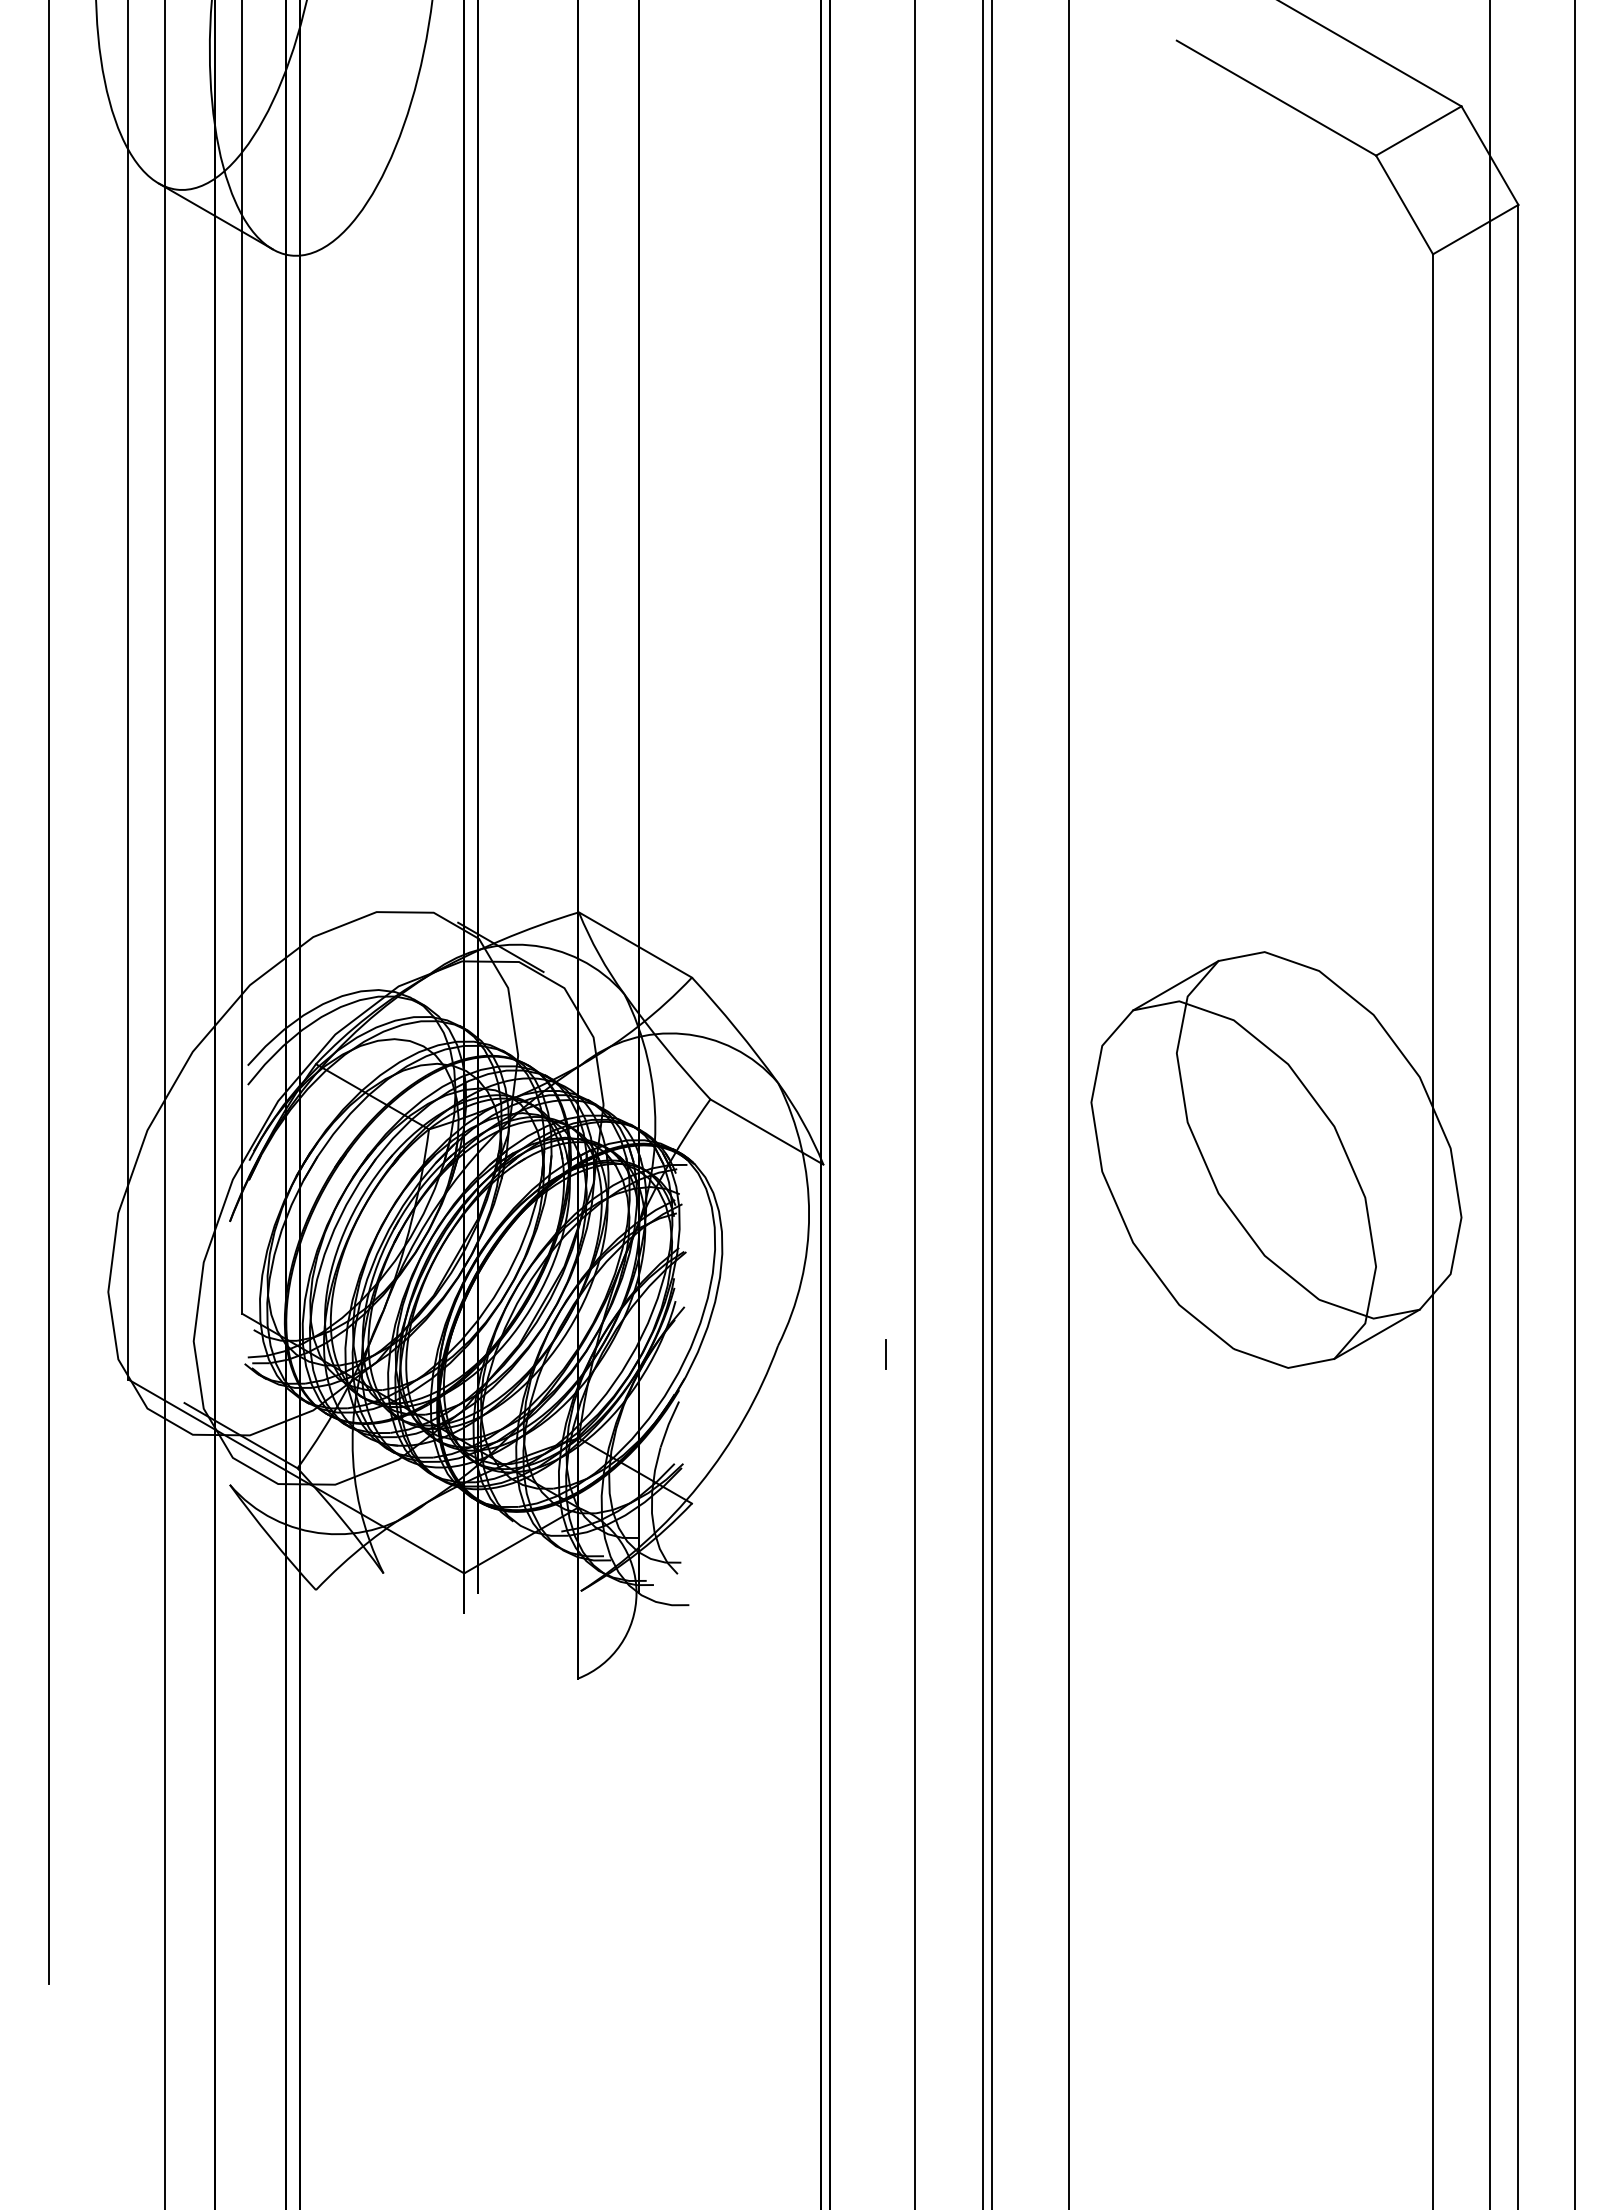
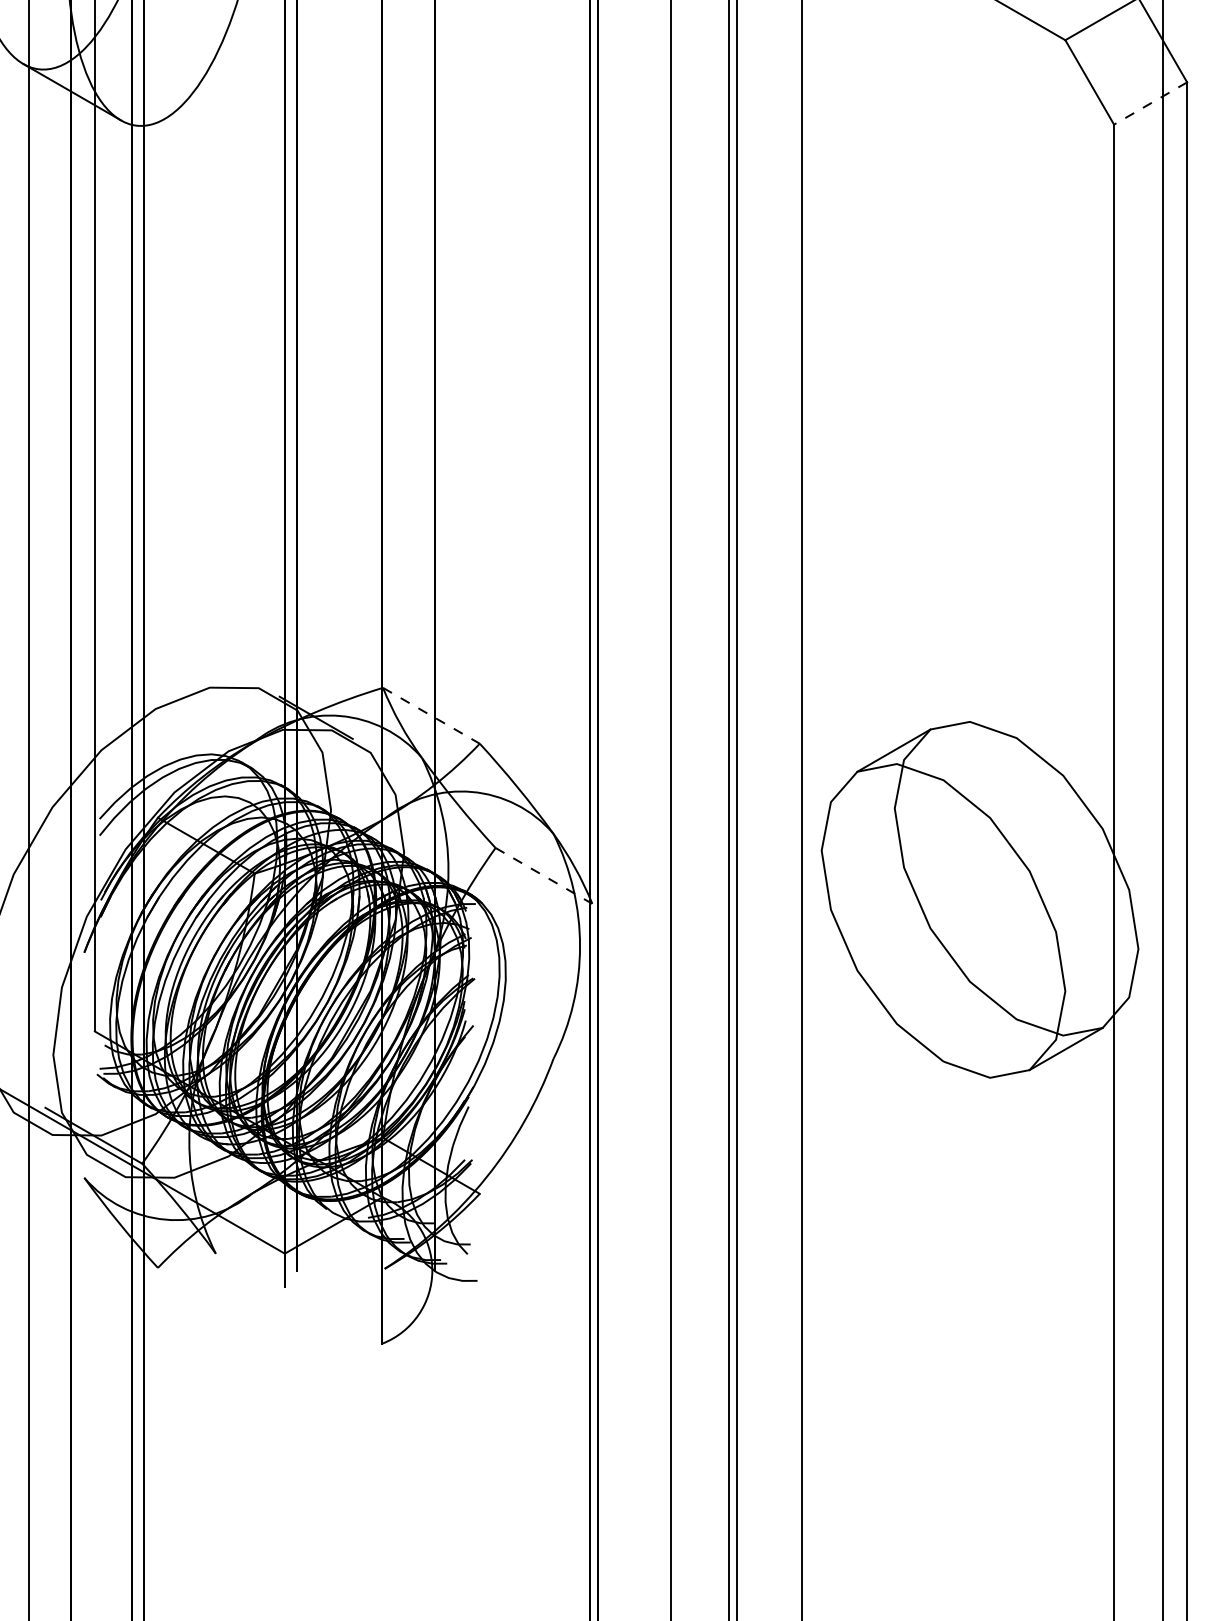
line: (1475, 229) -> (1150, 103), solid -> dashed
line: (635, 945) -> (431, 716), solid -> dashed
line: (767, 1132) -> (544, 876), solid -> dashed
line: (885, 1354) -> (645, 1066), removed

